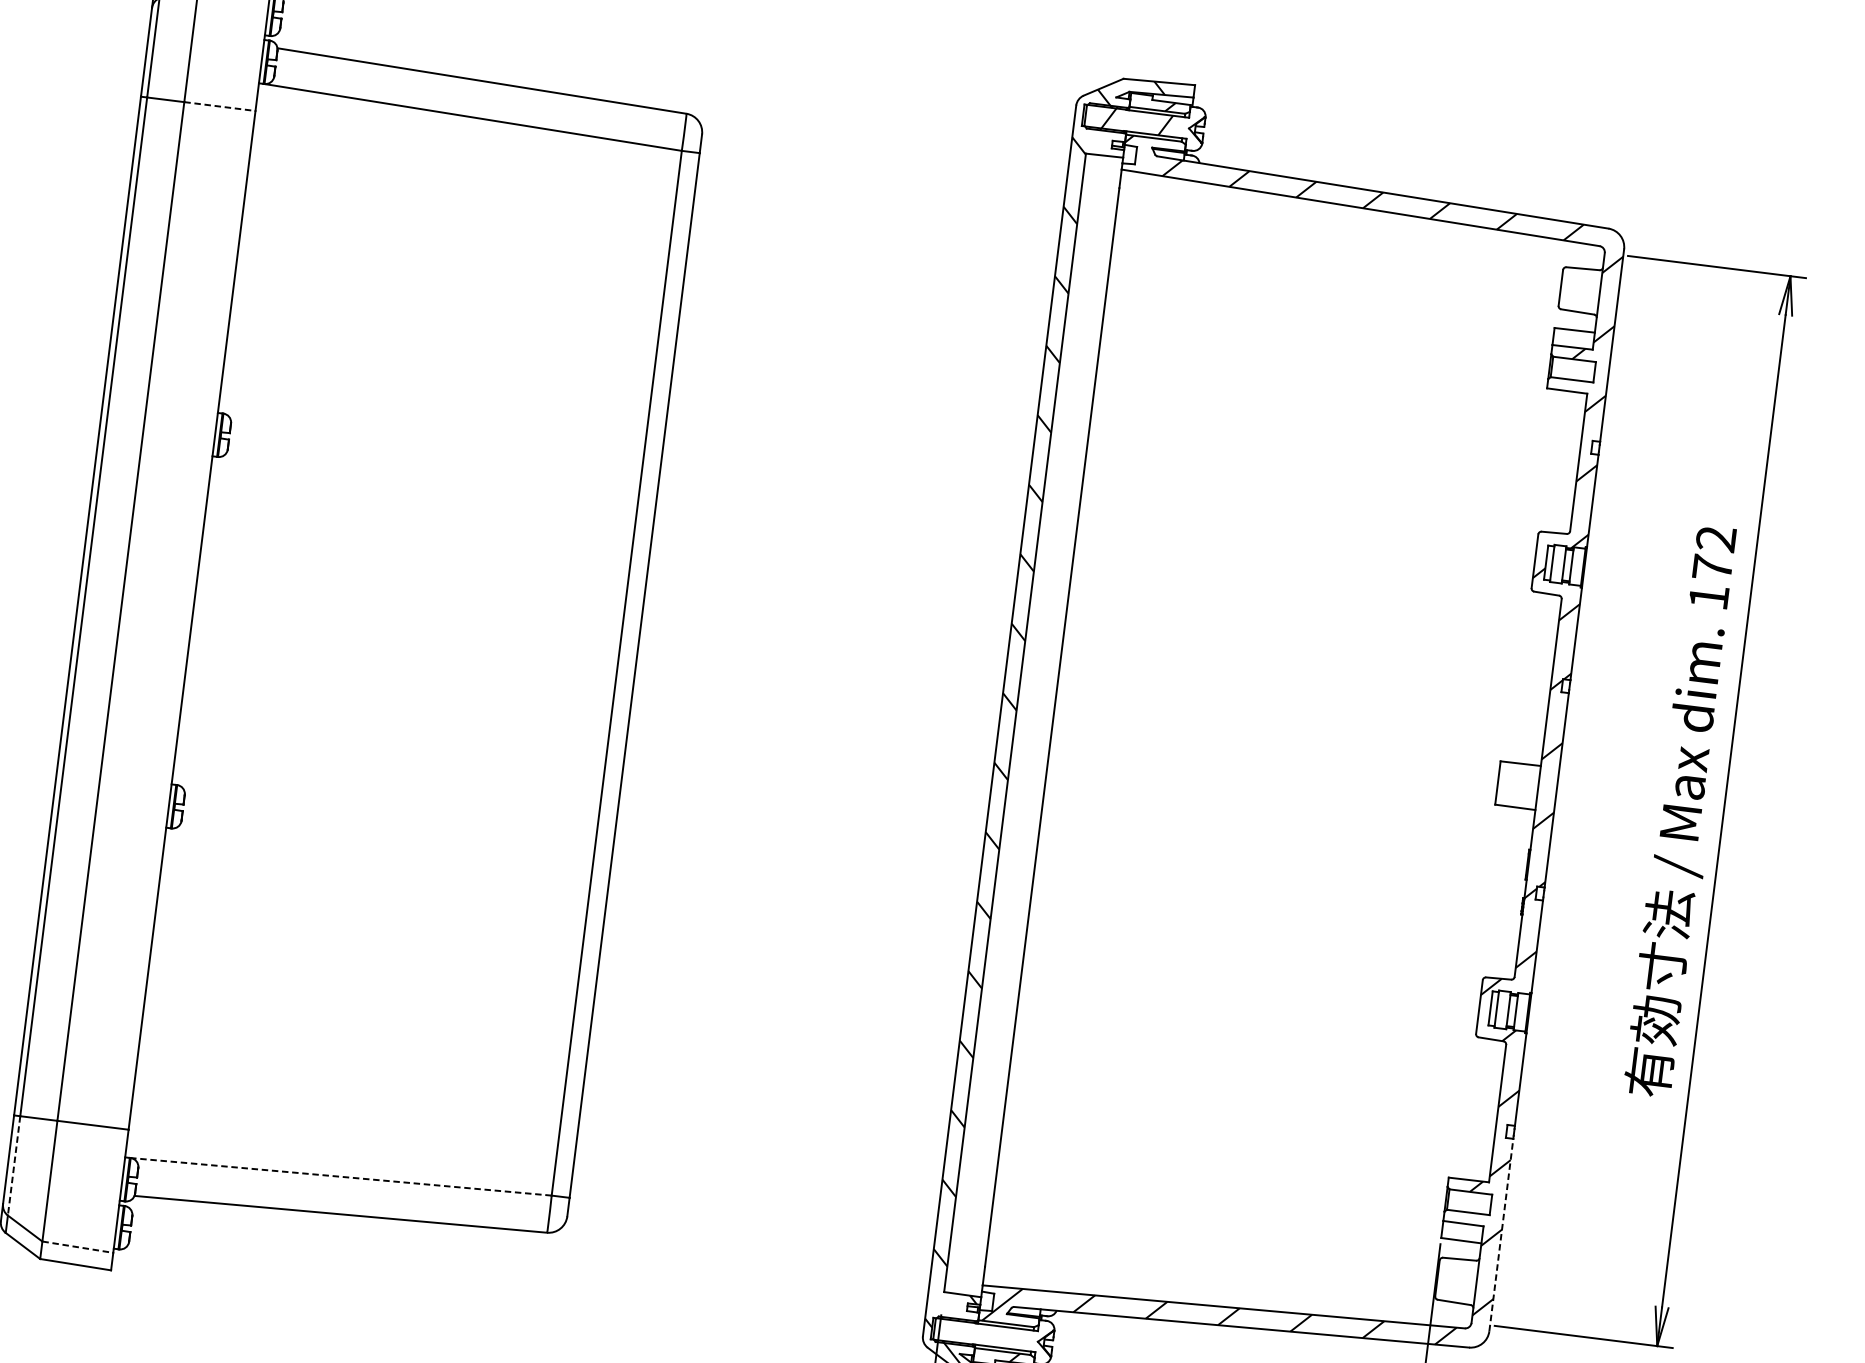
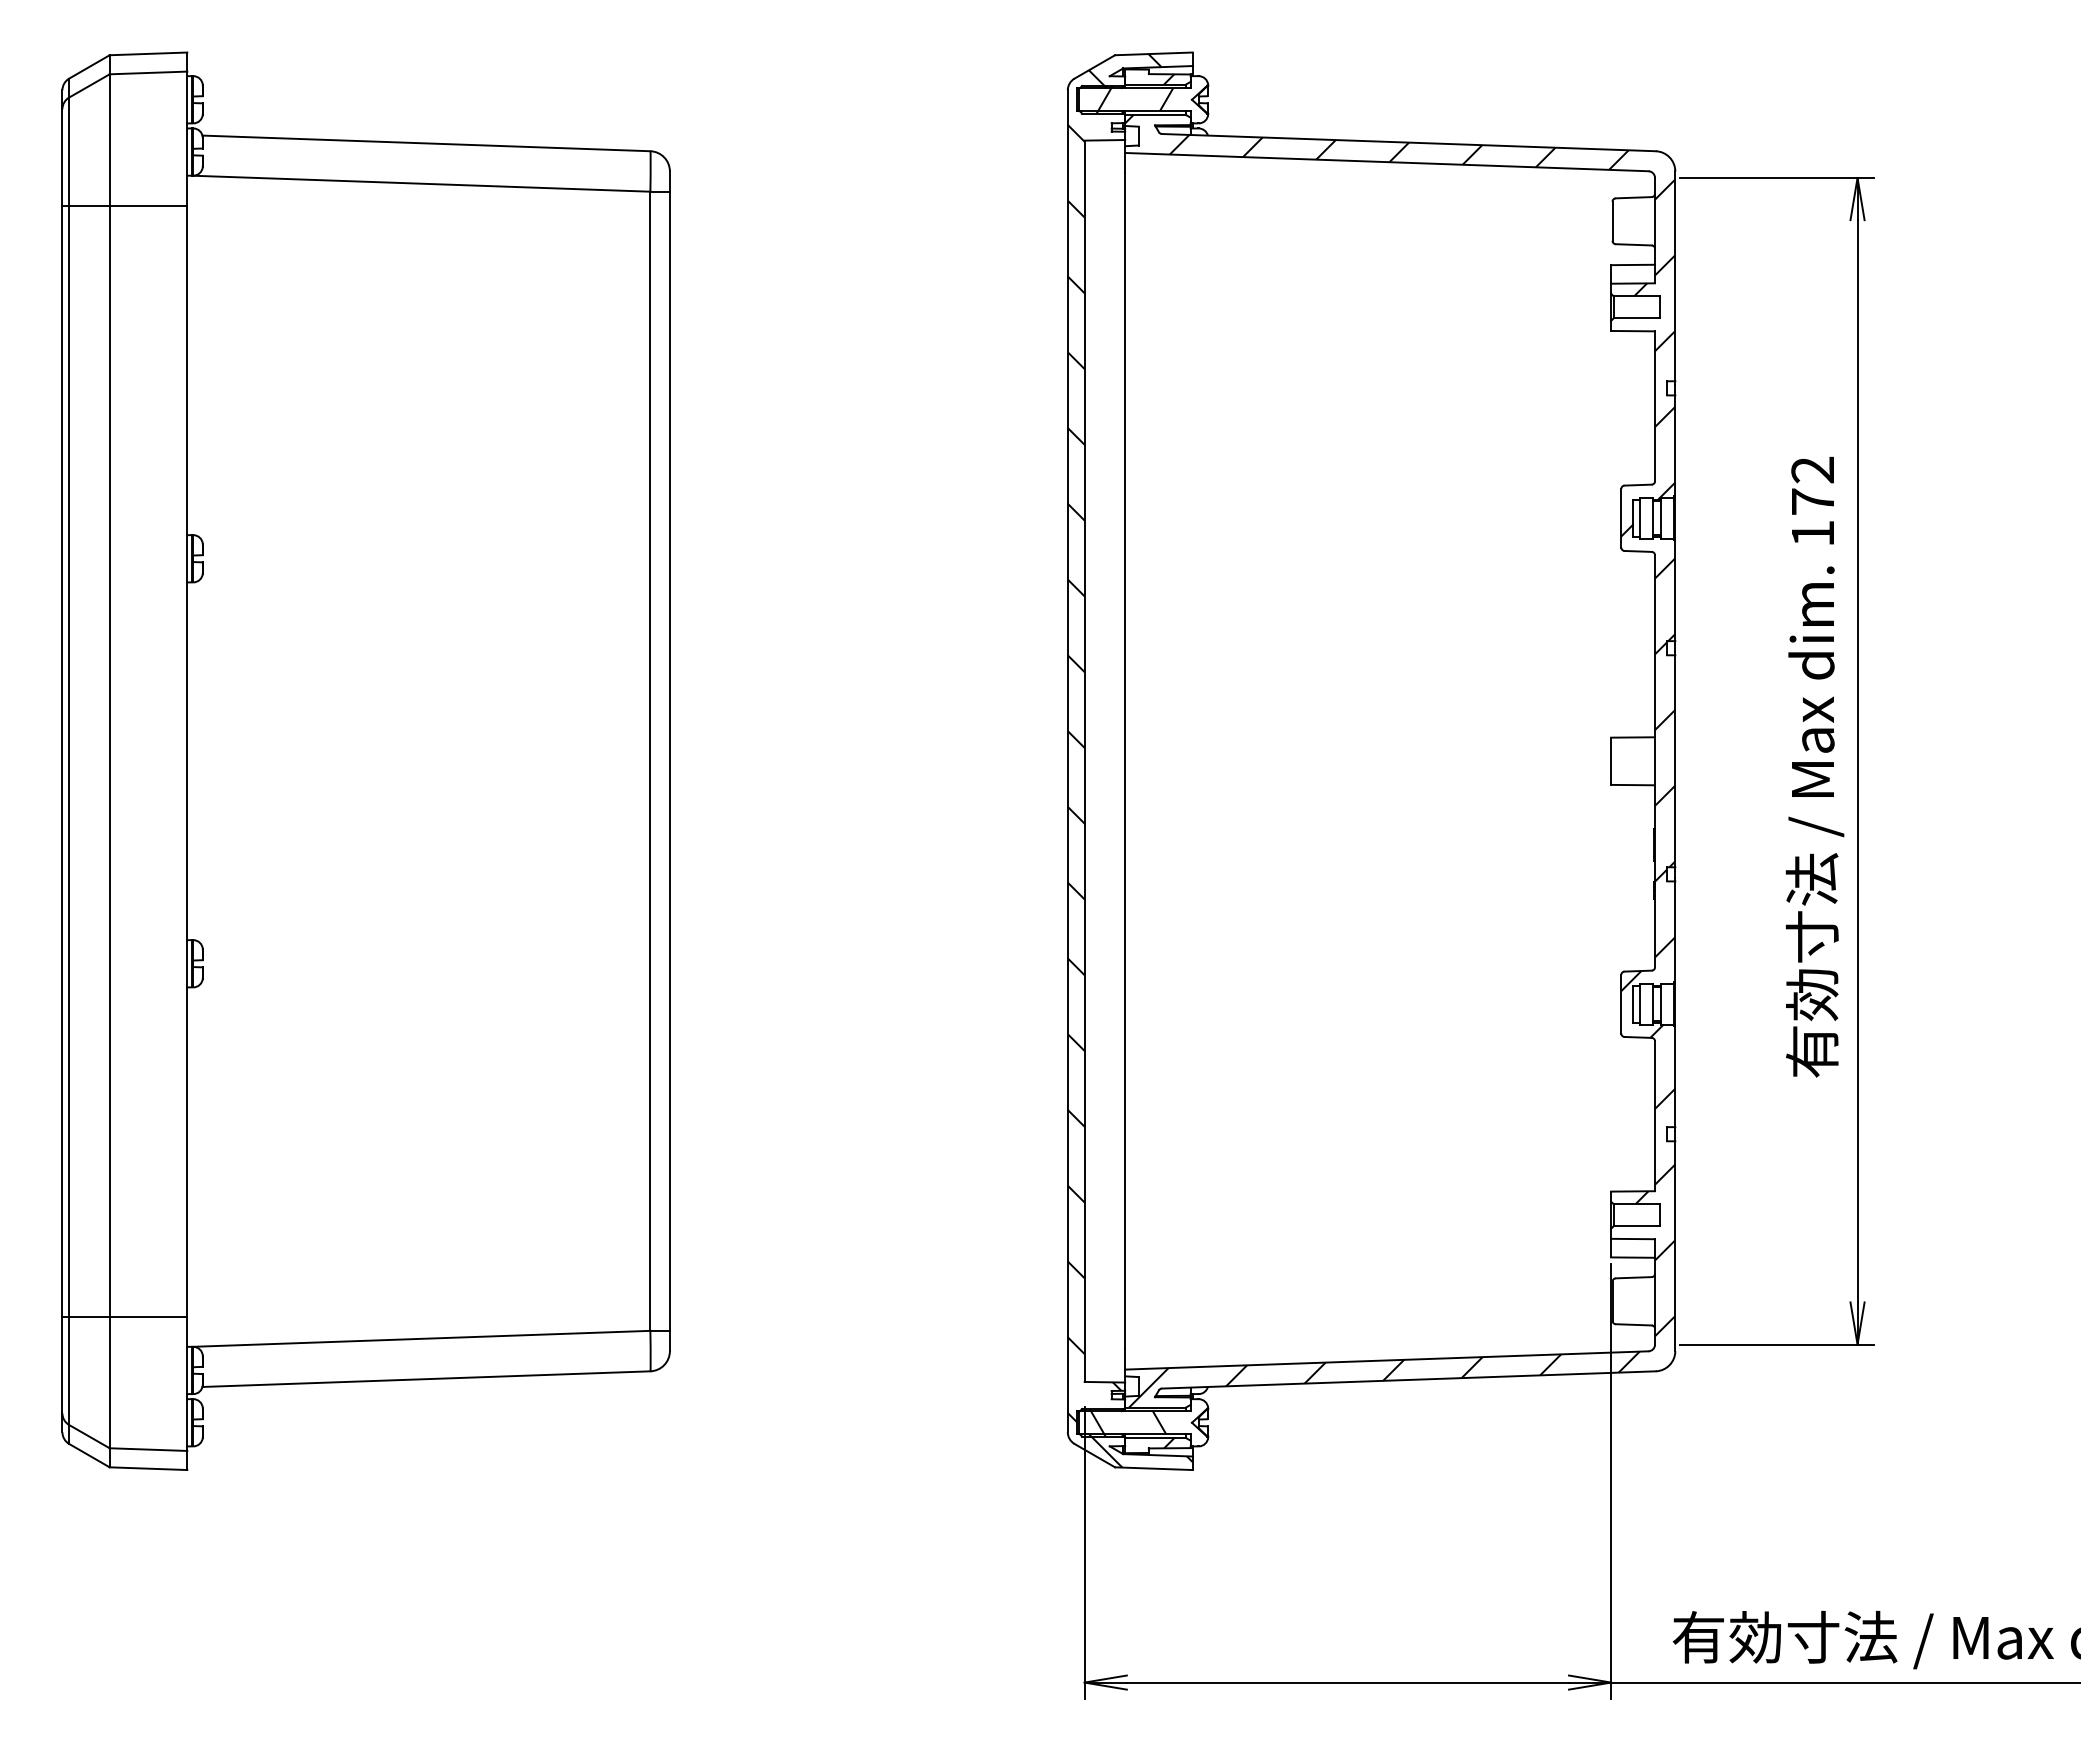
line: (219, 106) -> (148, 205), dashed -> solid
line: (14, 1166) -> (69, 1371), dashed -> solid
line: (340, 1176) -> (420, 1338), dashed -> solid
line: (1501, 1235) -> (1675, 1246), dashed -> solid
line: (77, 1247) -> (148, 1449), dashed -> solid
hatch: (978, 1334) -> (1127, 1422), added

